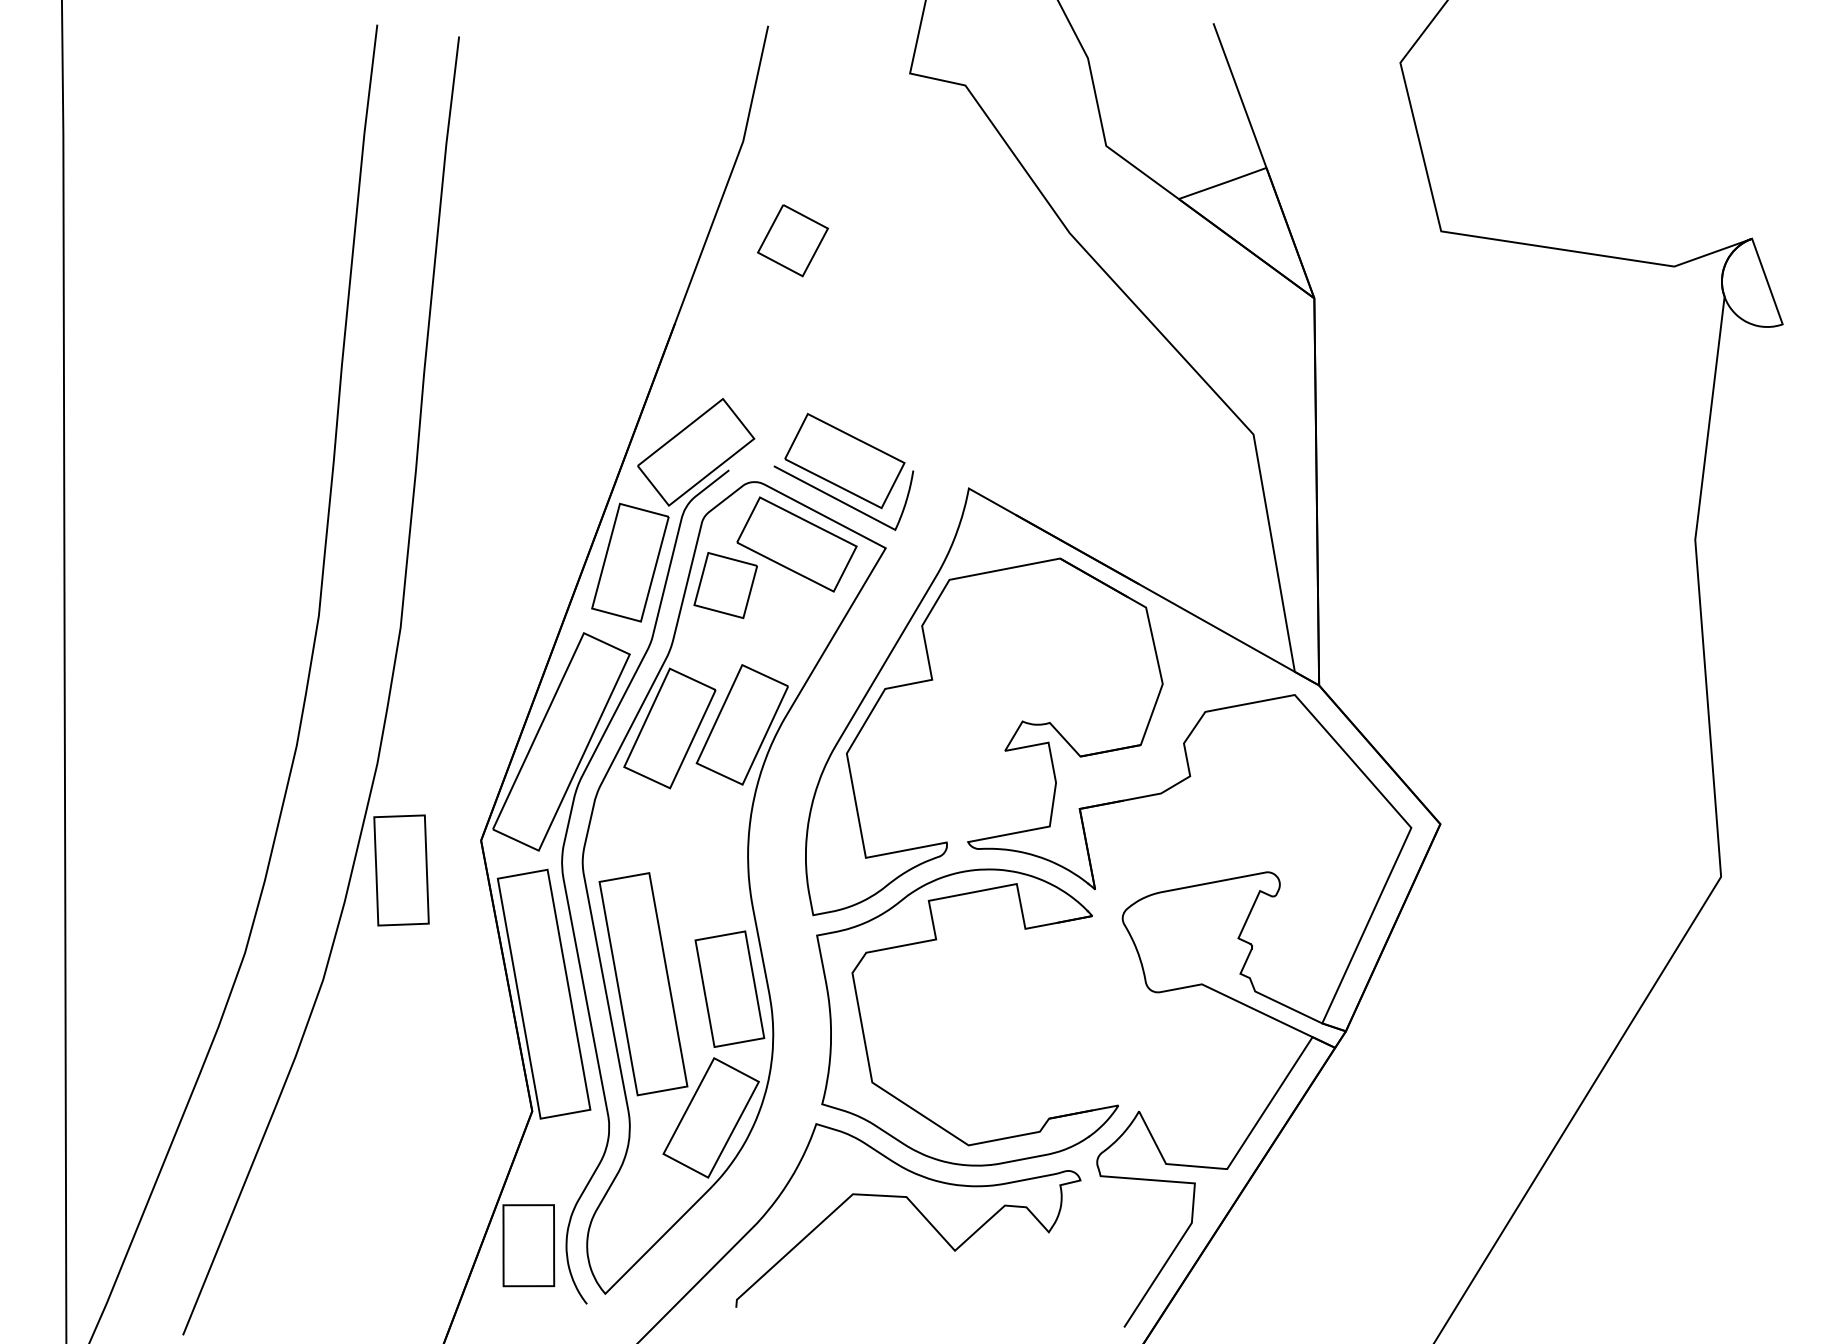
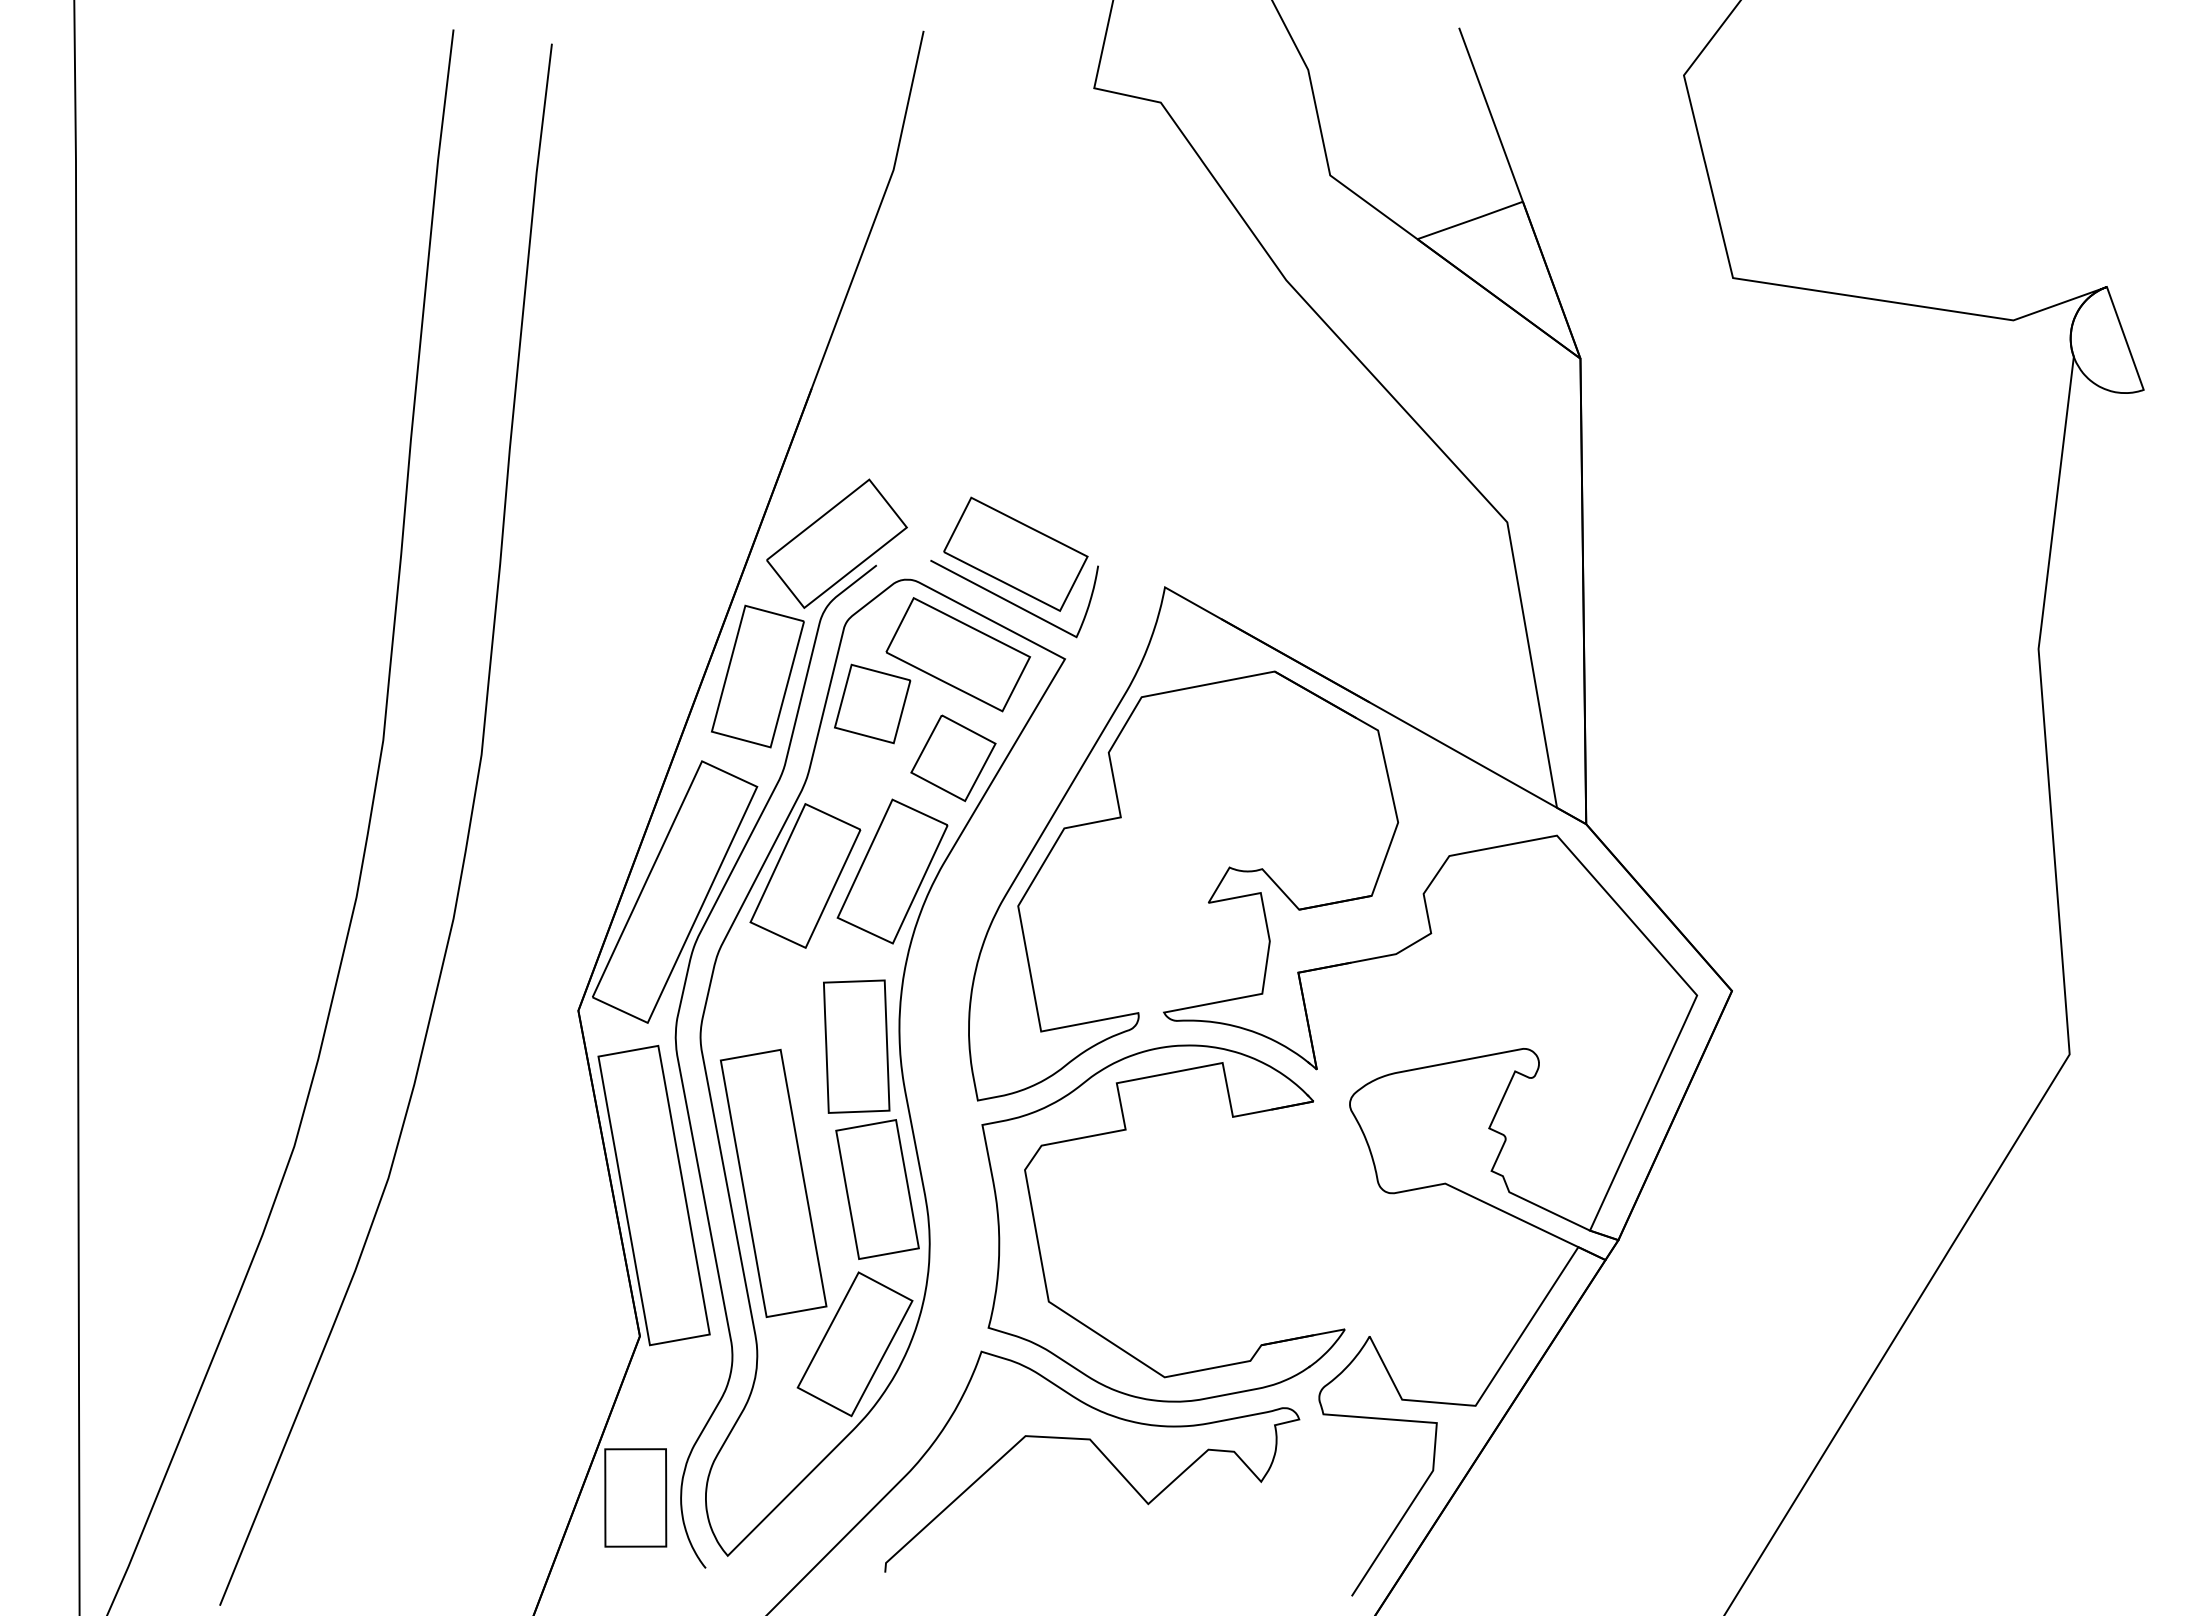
part: (793, 240) -> (953, 758), moved
part: (401, 870) -> (856, 1046), moved

